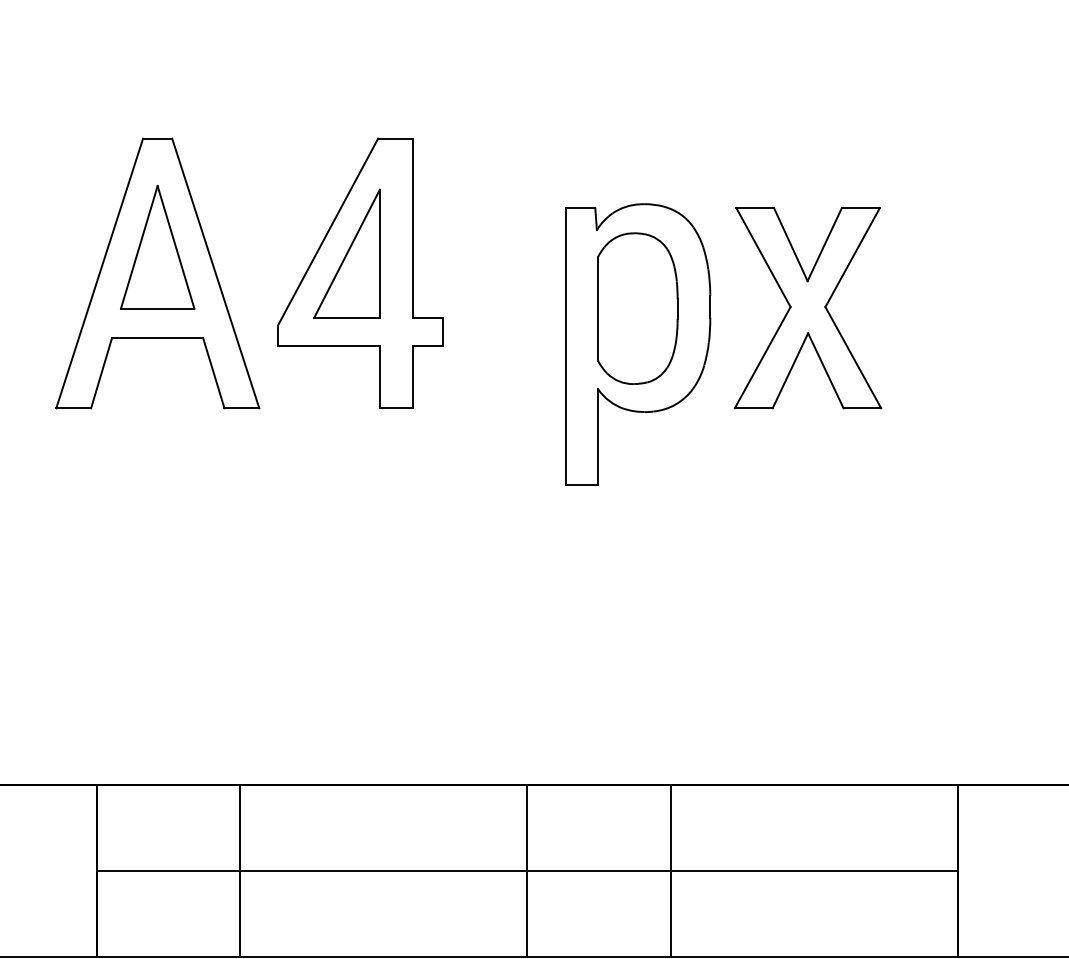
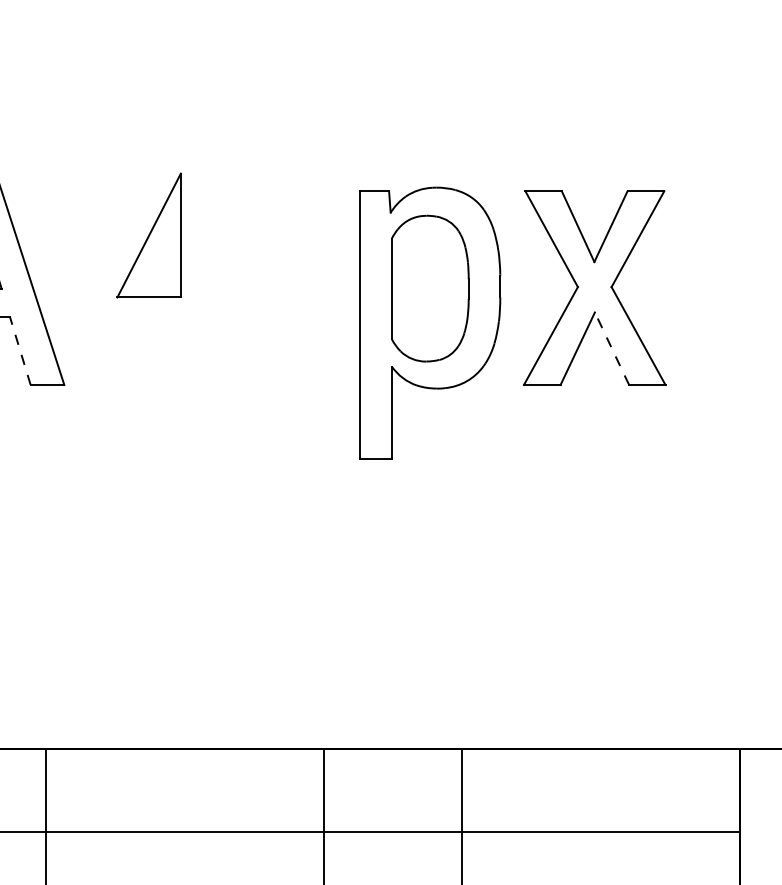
part: (360, 272) -> (162, 253), removed
line: (825, 370) -> (611, 348), solid -> dashed
line: (213, 373) -> (20, 351), solid -> dashed

